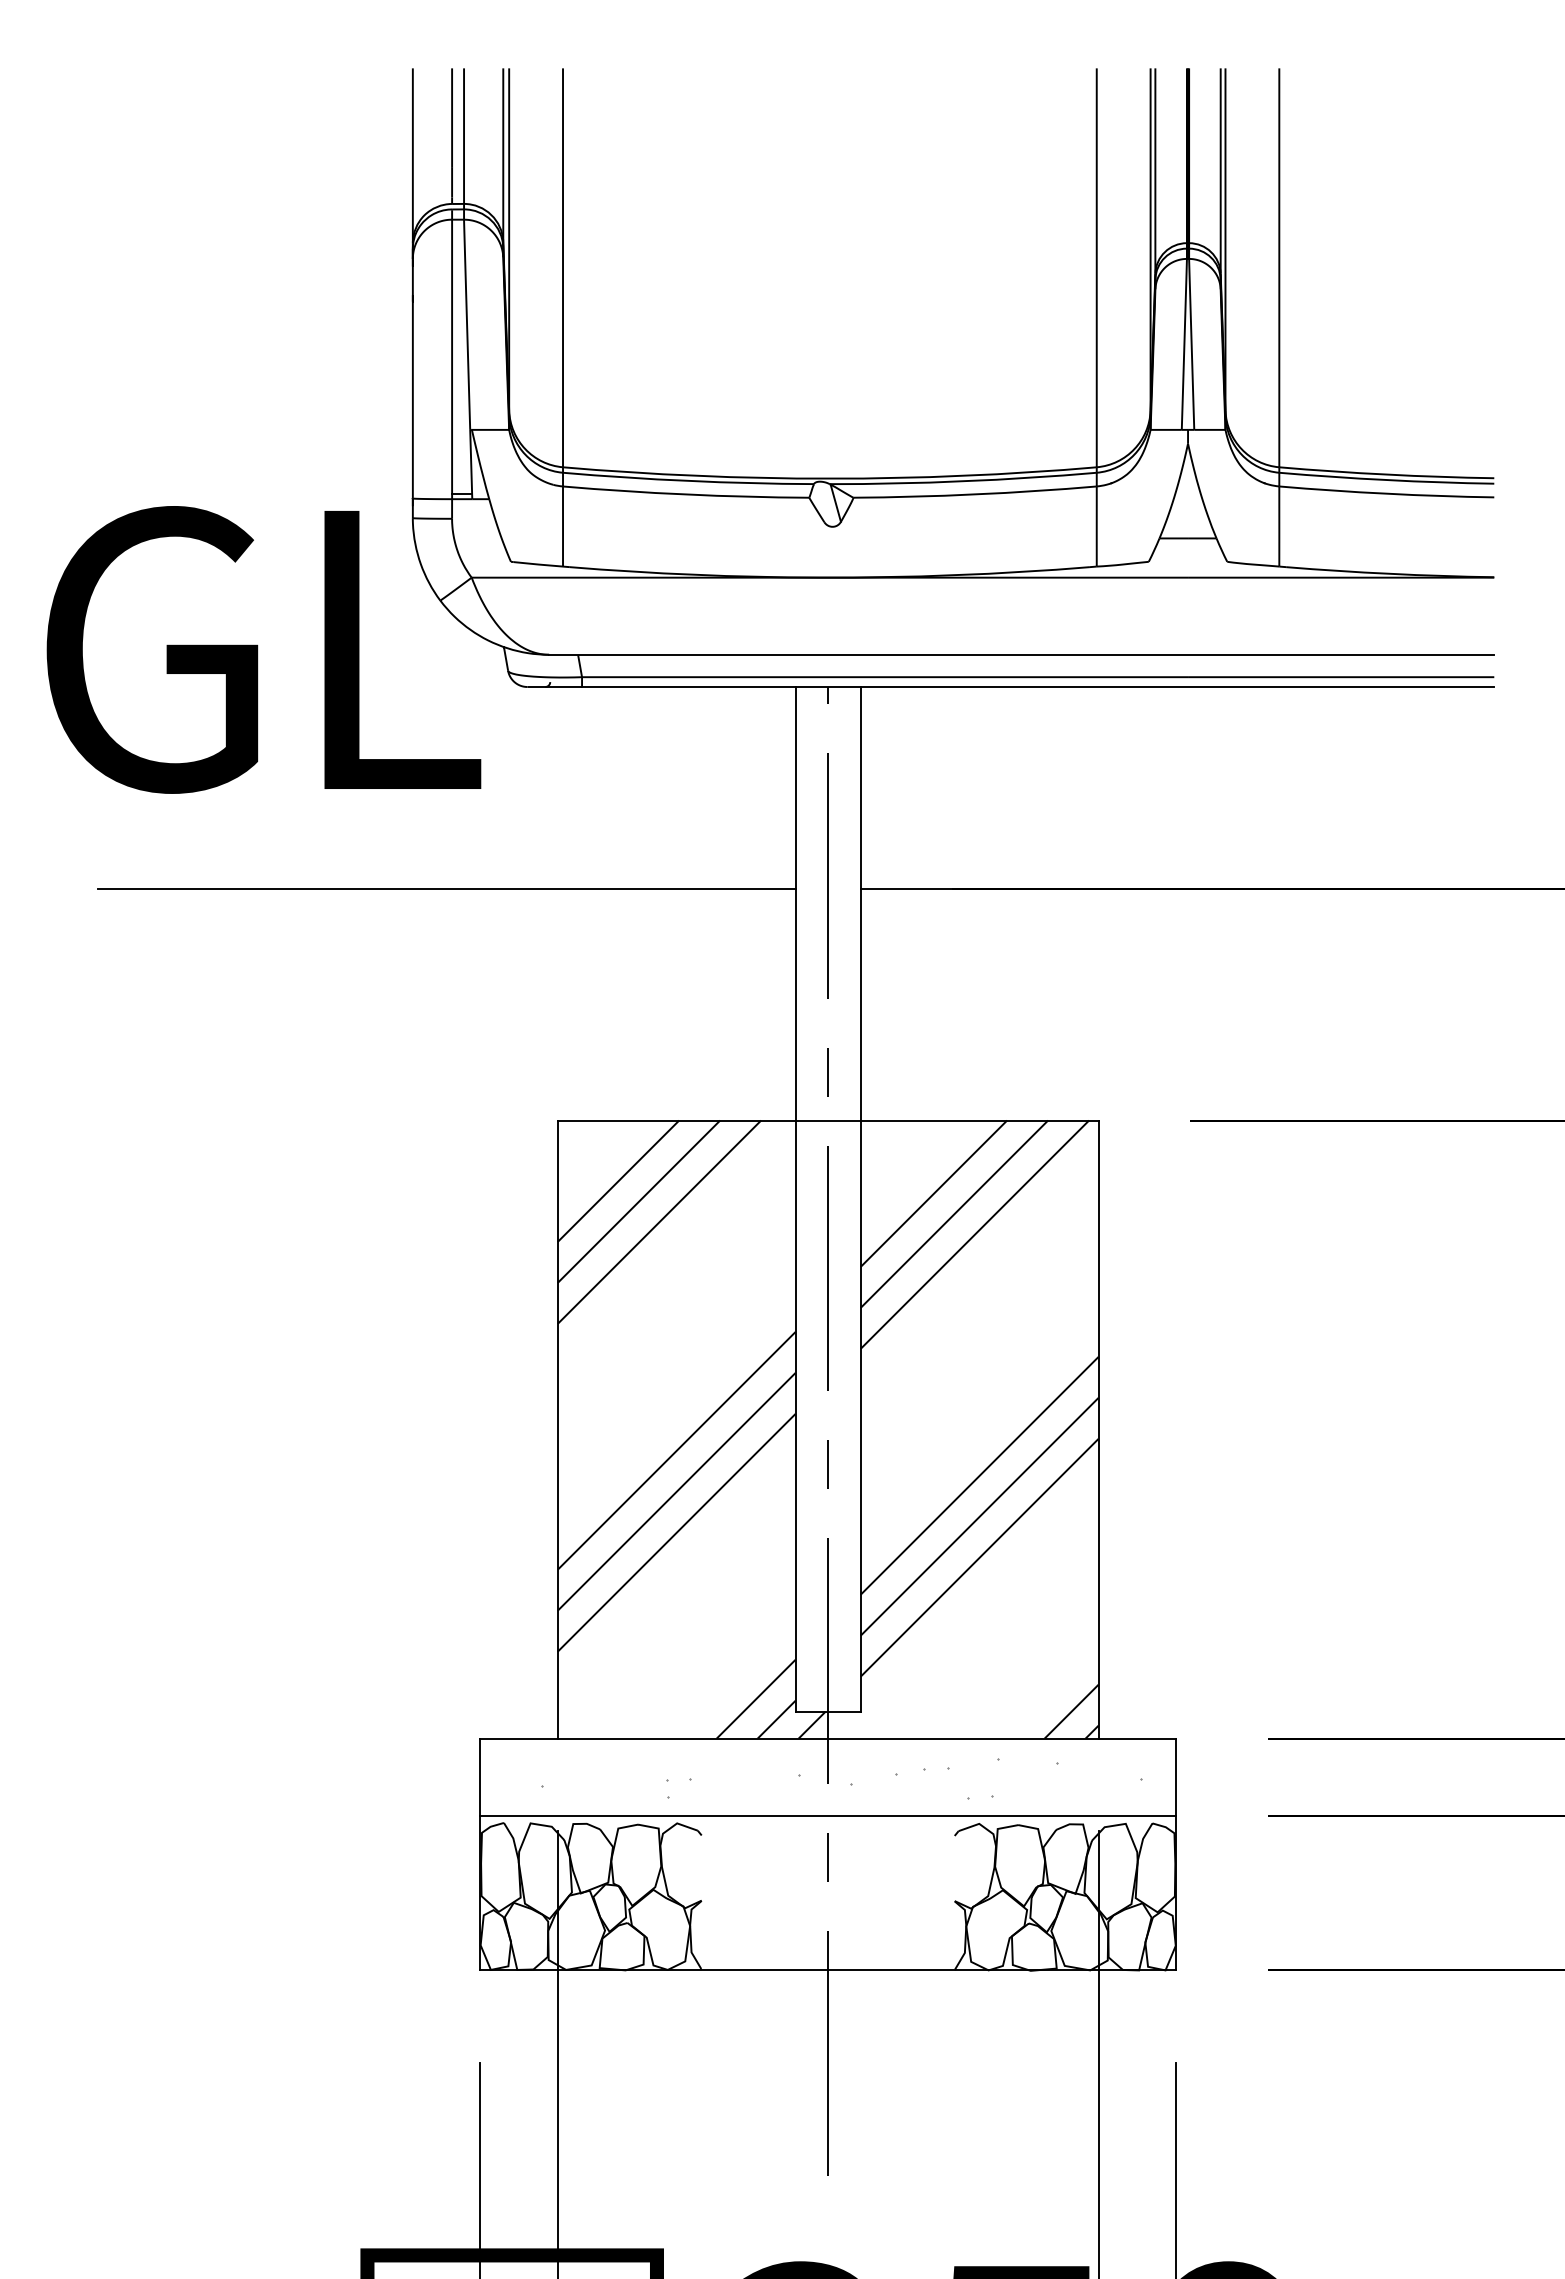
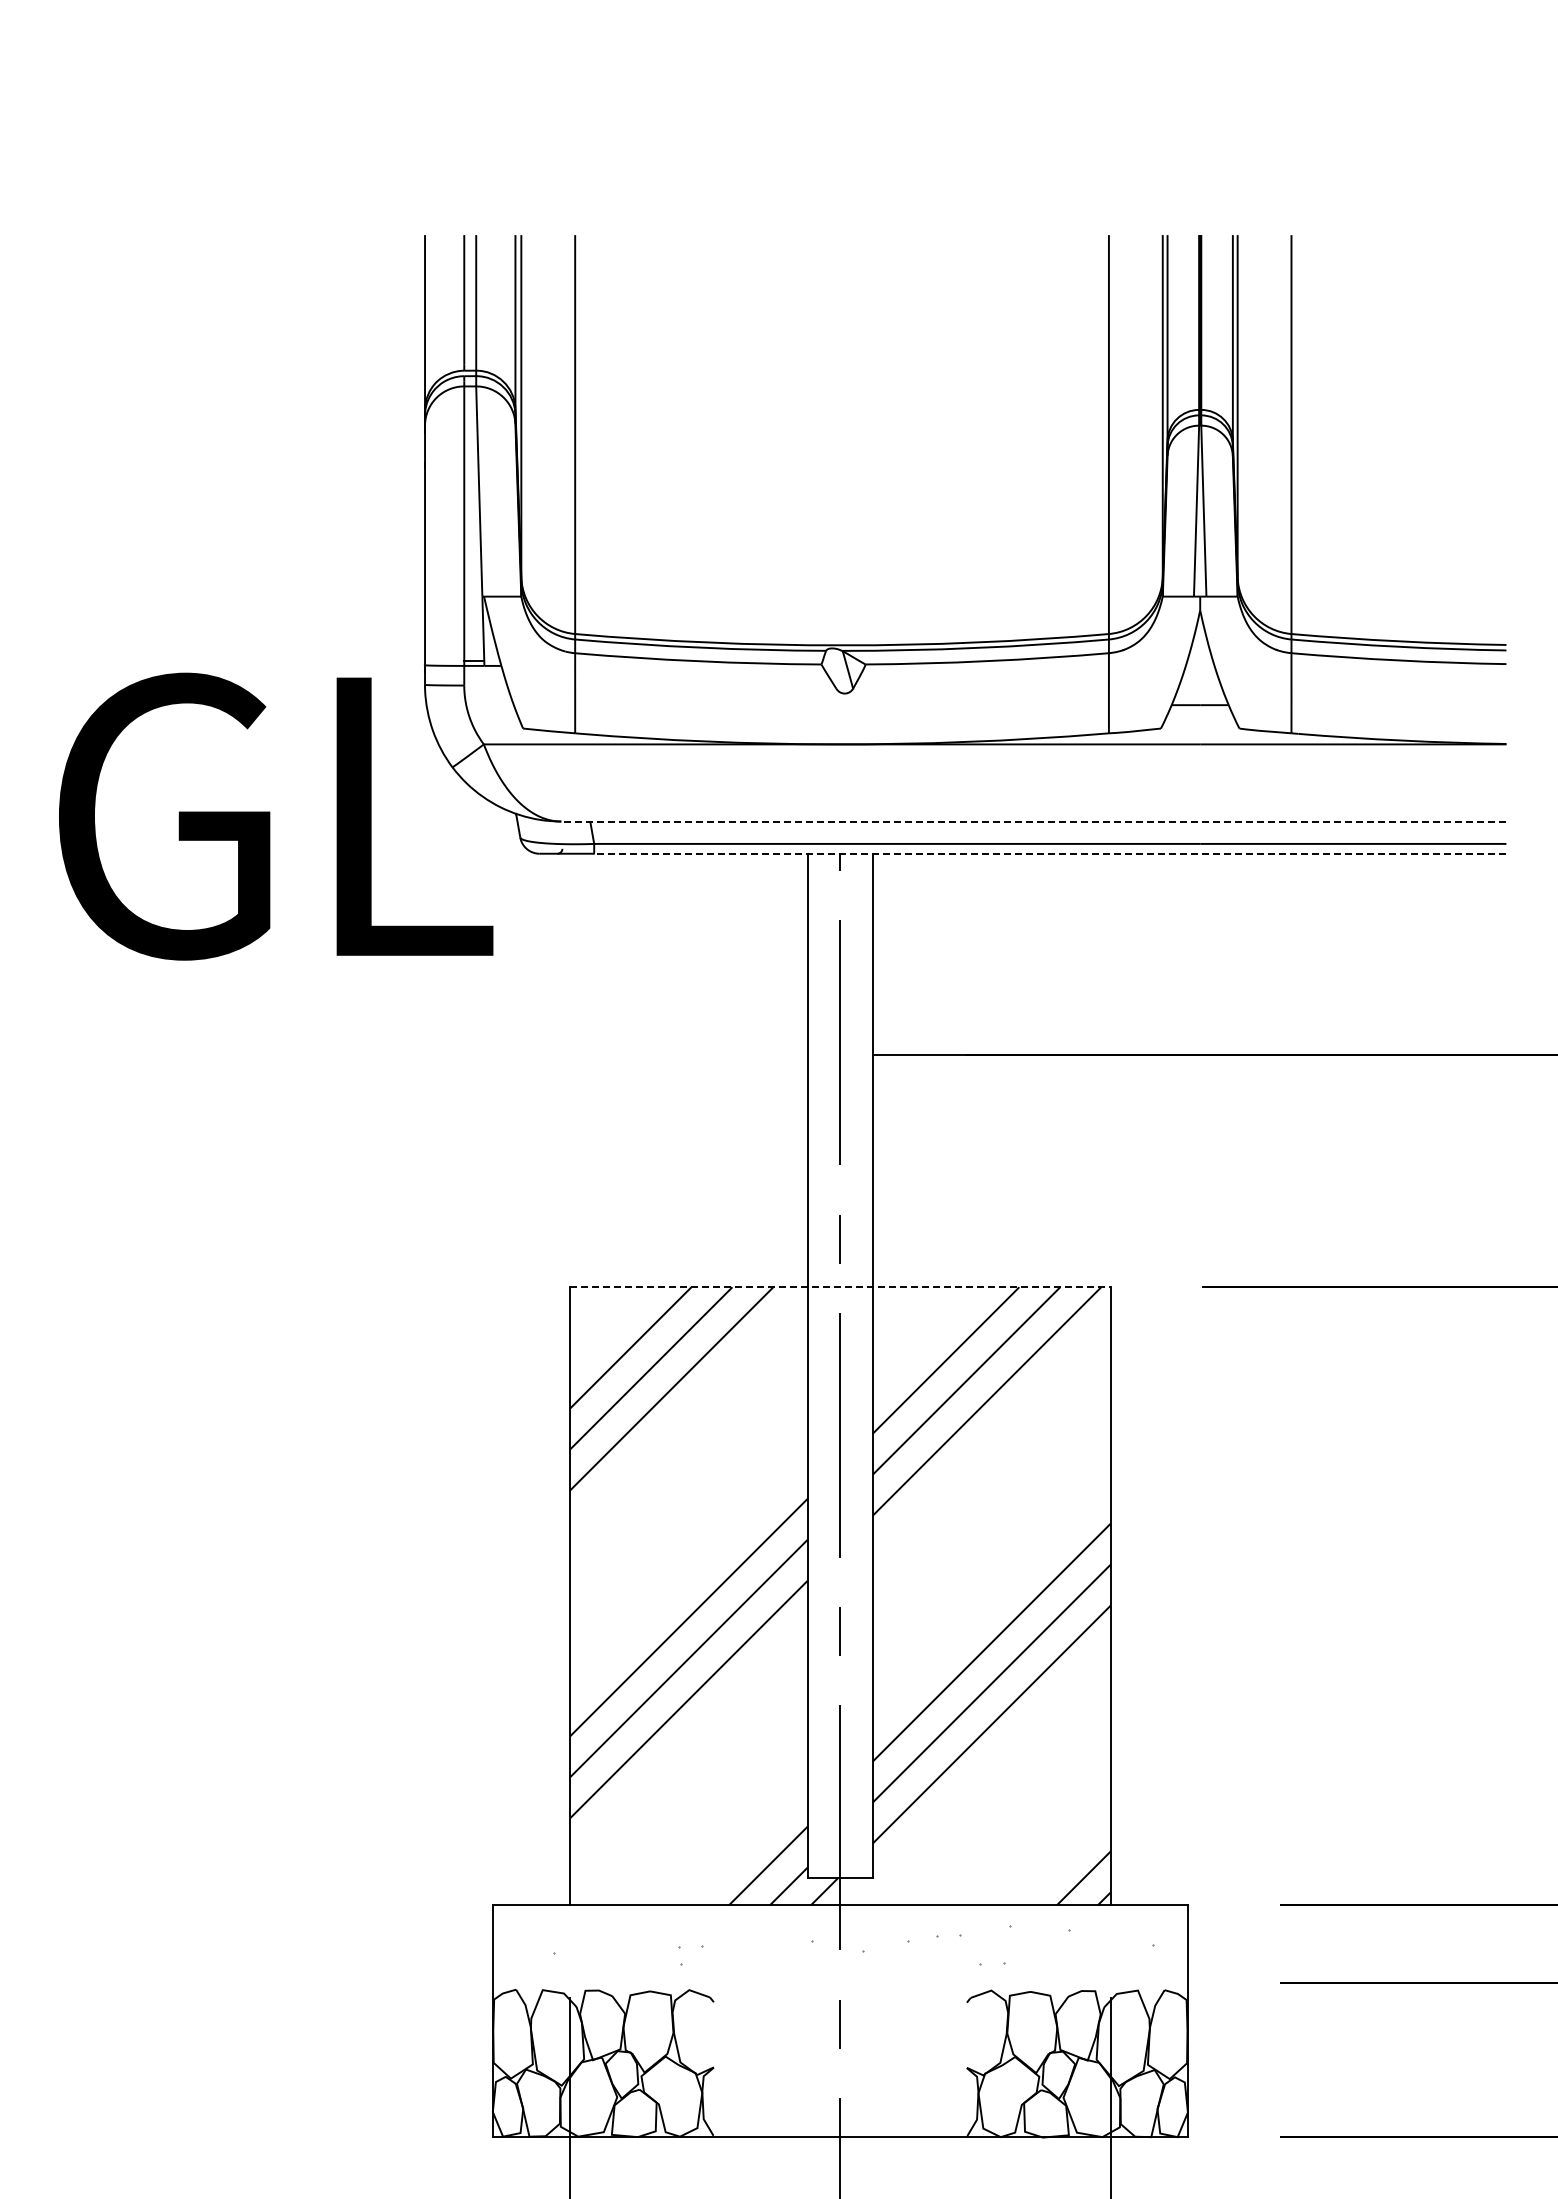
line: (1021, 654) -> (1033, 821), solid -> dashed
line: (1037, 687) -> (1049, 854), solid -> dashed
line: (446, 888) -> (458, 1055), removed
line: (828, 1120) -> (840, 1287), solid -> dashed
line: (827, 1815) -> (839, 1982), removed

